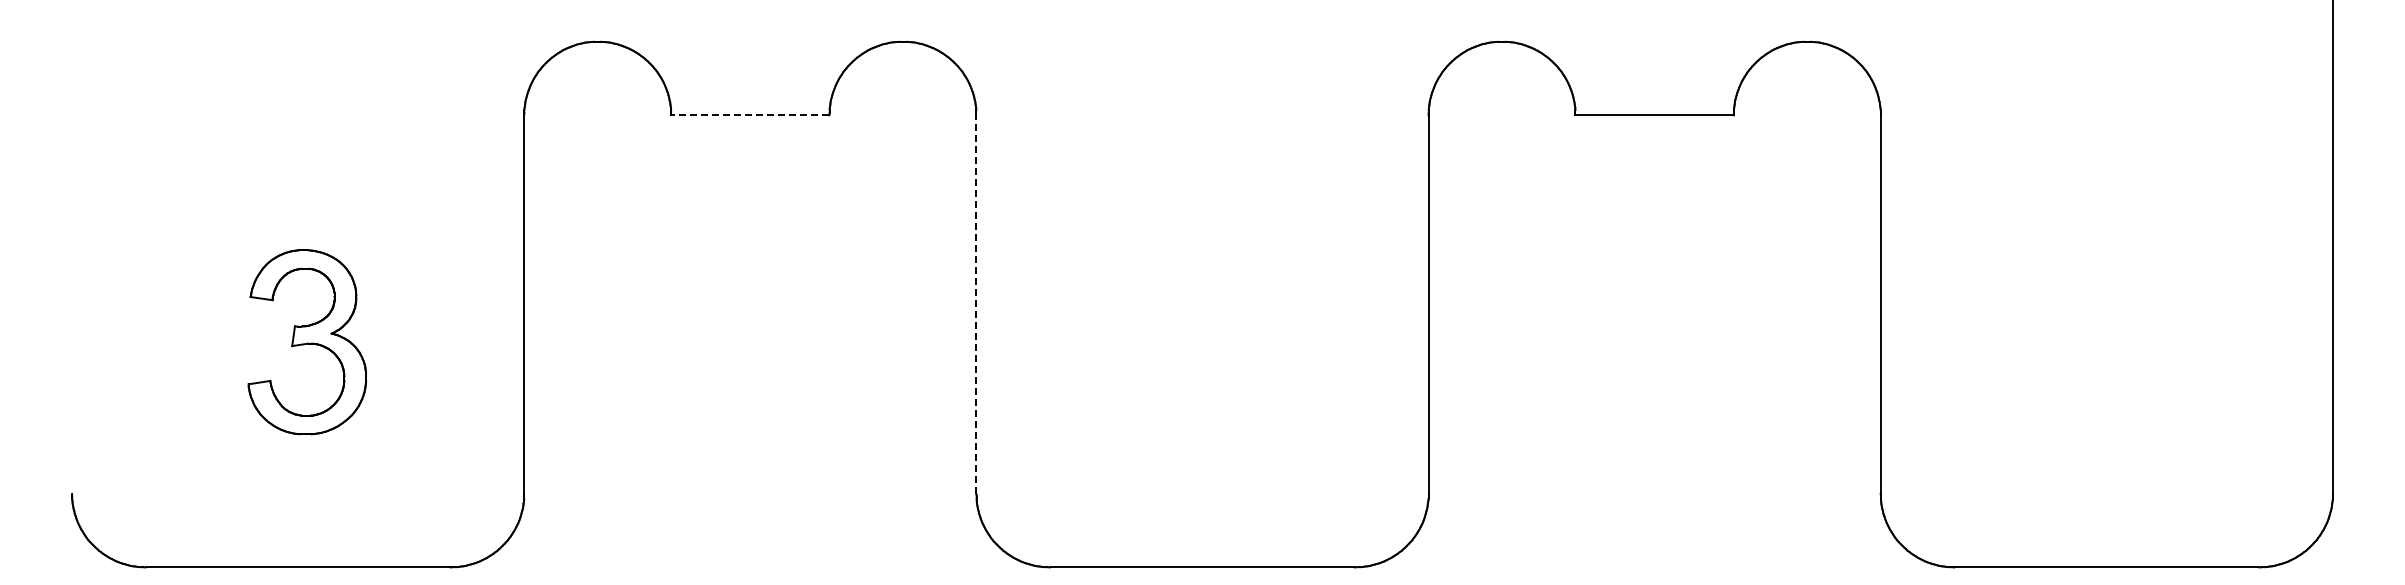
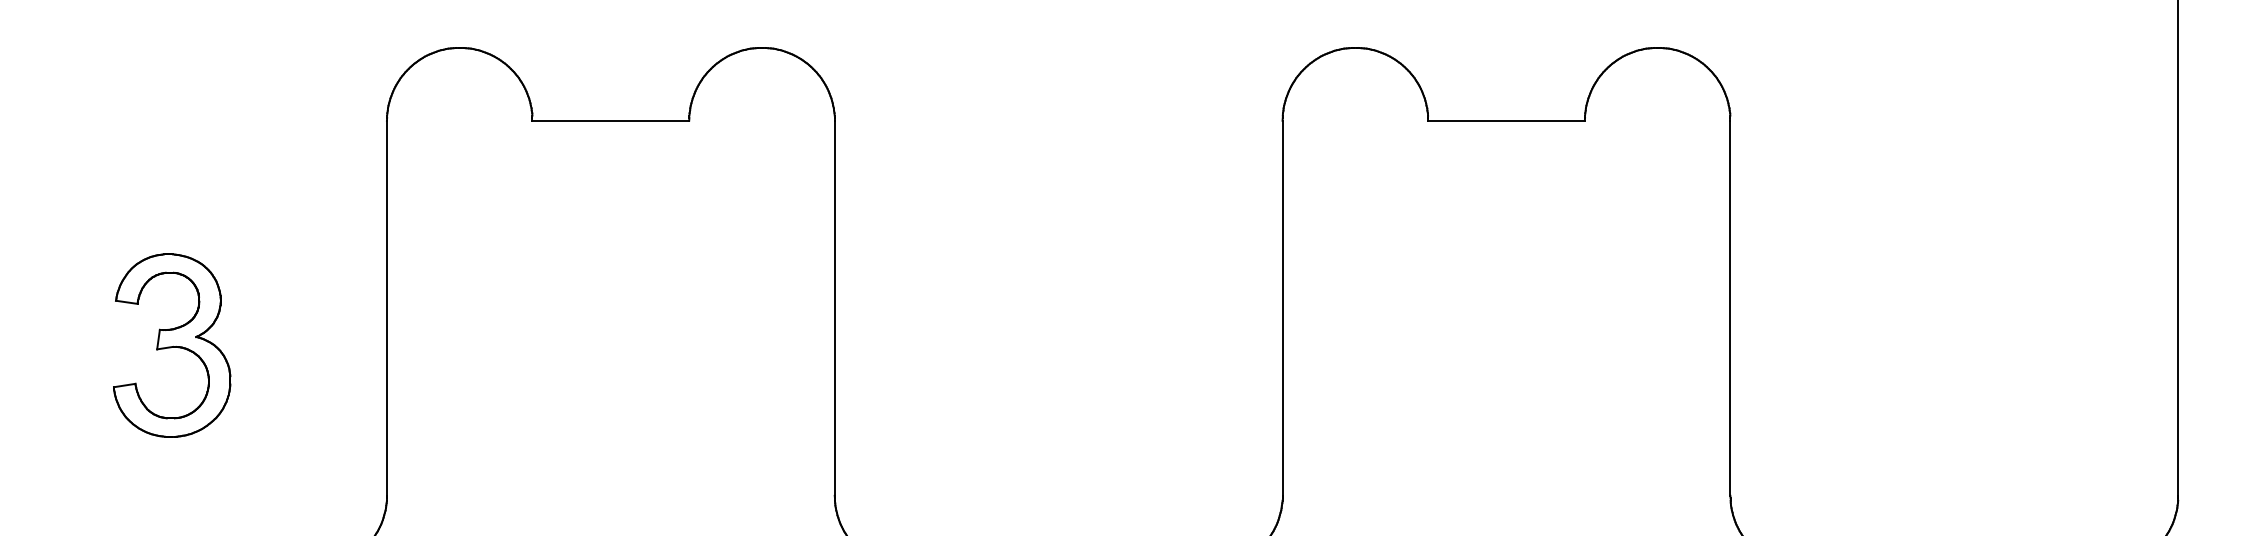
line: (749, 115) -> (610, 120), dashed -> solid
line: (976, 304) -> (834, 308), dashed -> solid

